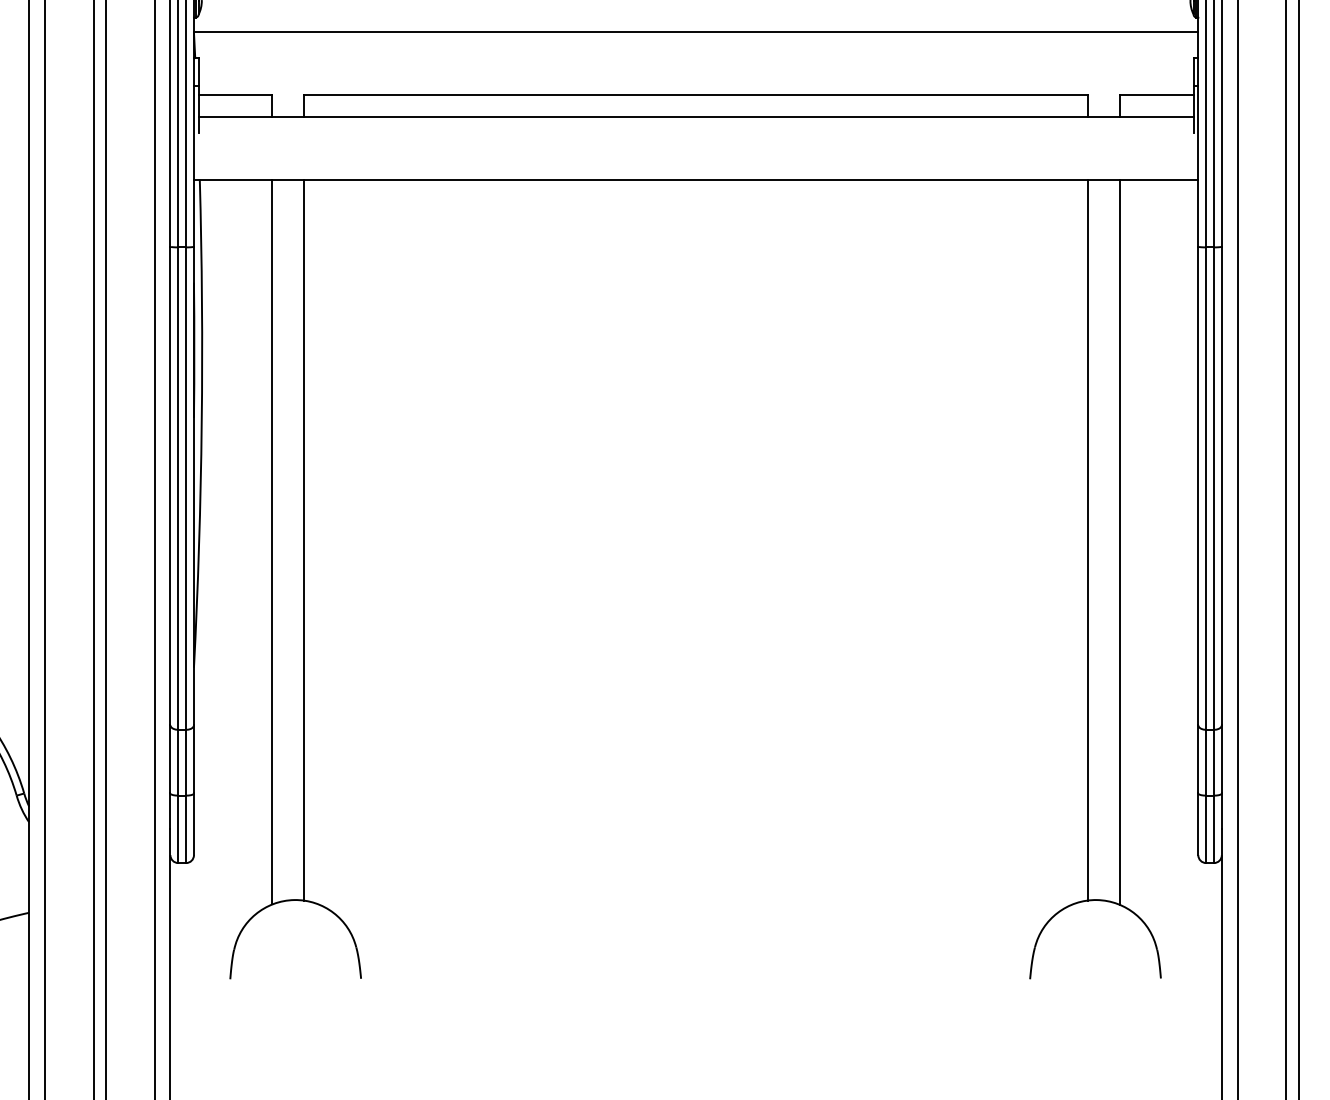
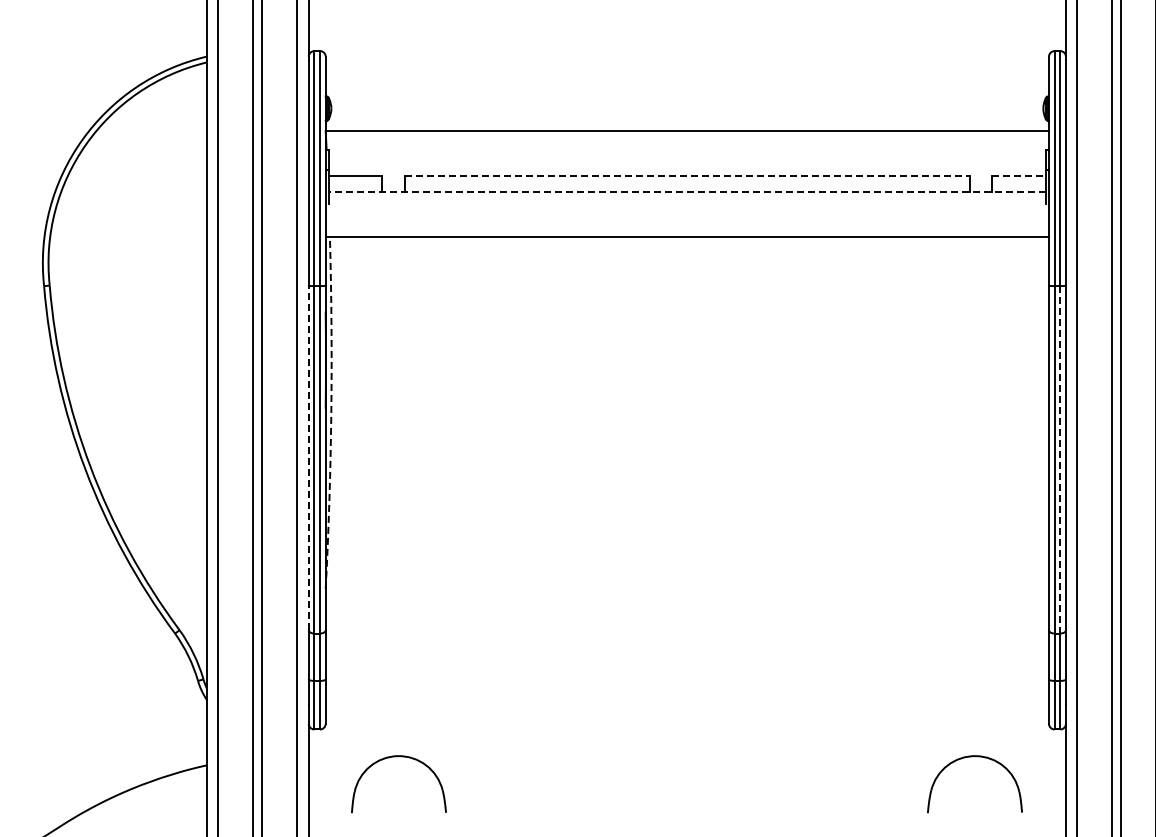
line: (696, 95) -> (687, 176), solid -> dashed
line: (1157, 95) -> (1019, 176), solid -> dashed
line: (694, 117) -> (686, 192), solid -> dashed
arc: (201, 424) -> (331, 413), solid -> dashed
line: (170, 485) -> (308, 457), solid -> dashed
line: (1214, 488) -> (1060, 459), solid -> dashed
line: (303, 539) -> (404, 496), removed
line: (1087, 539) -> (969, 496), removed
line: (272, 542) -> (382, 498), removed
line: (1119, 542) -> (992, 498), removed

